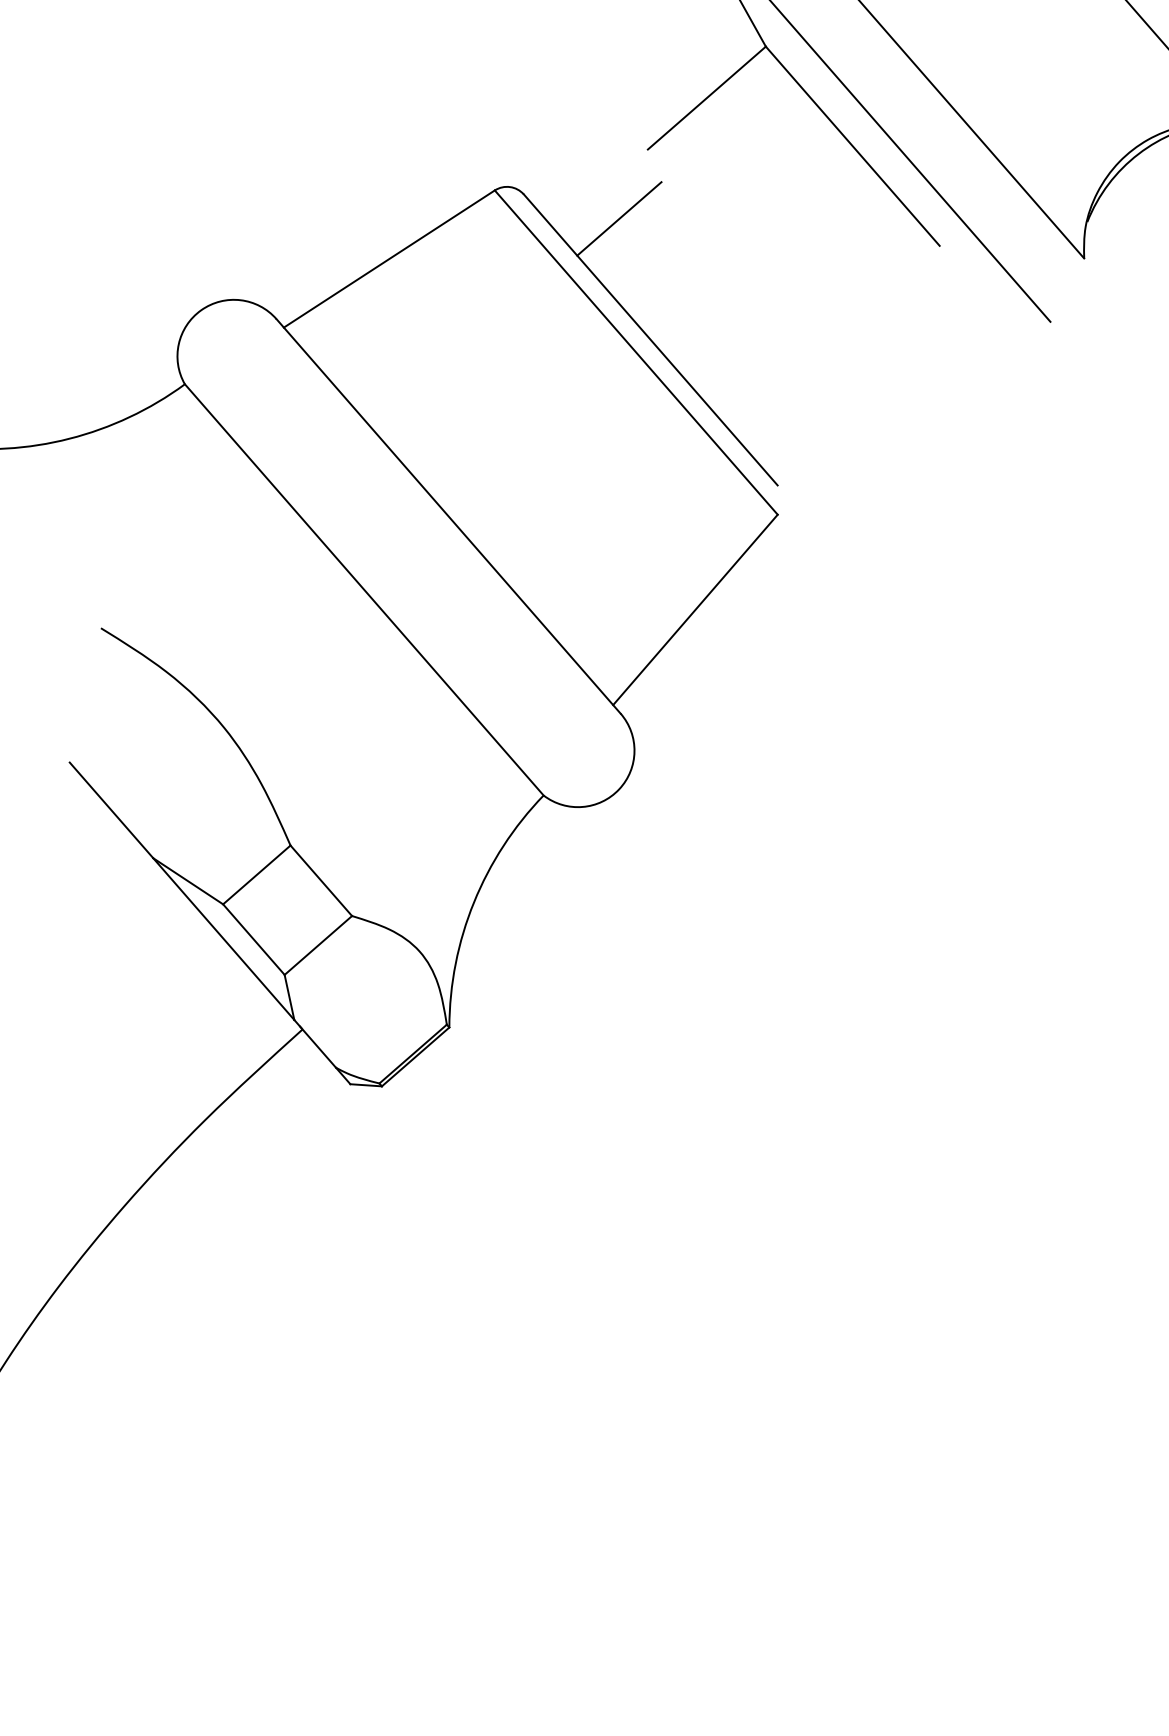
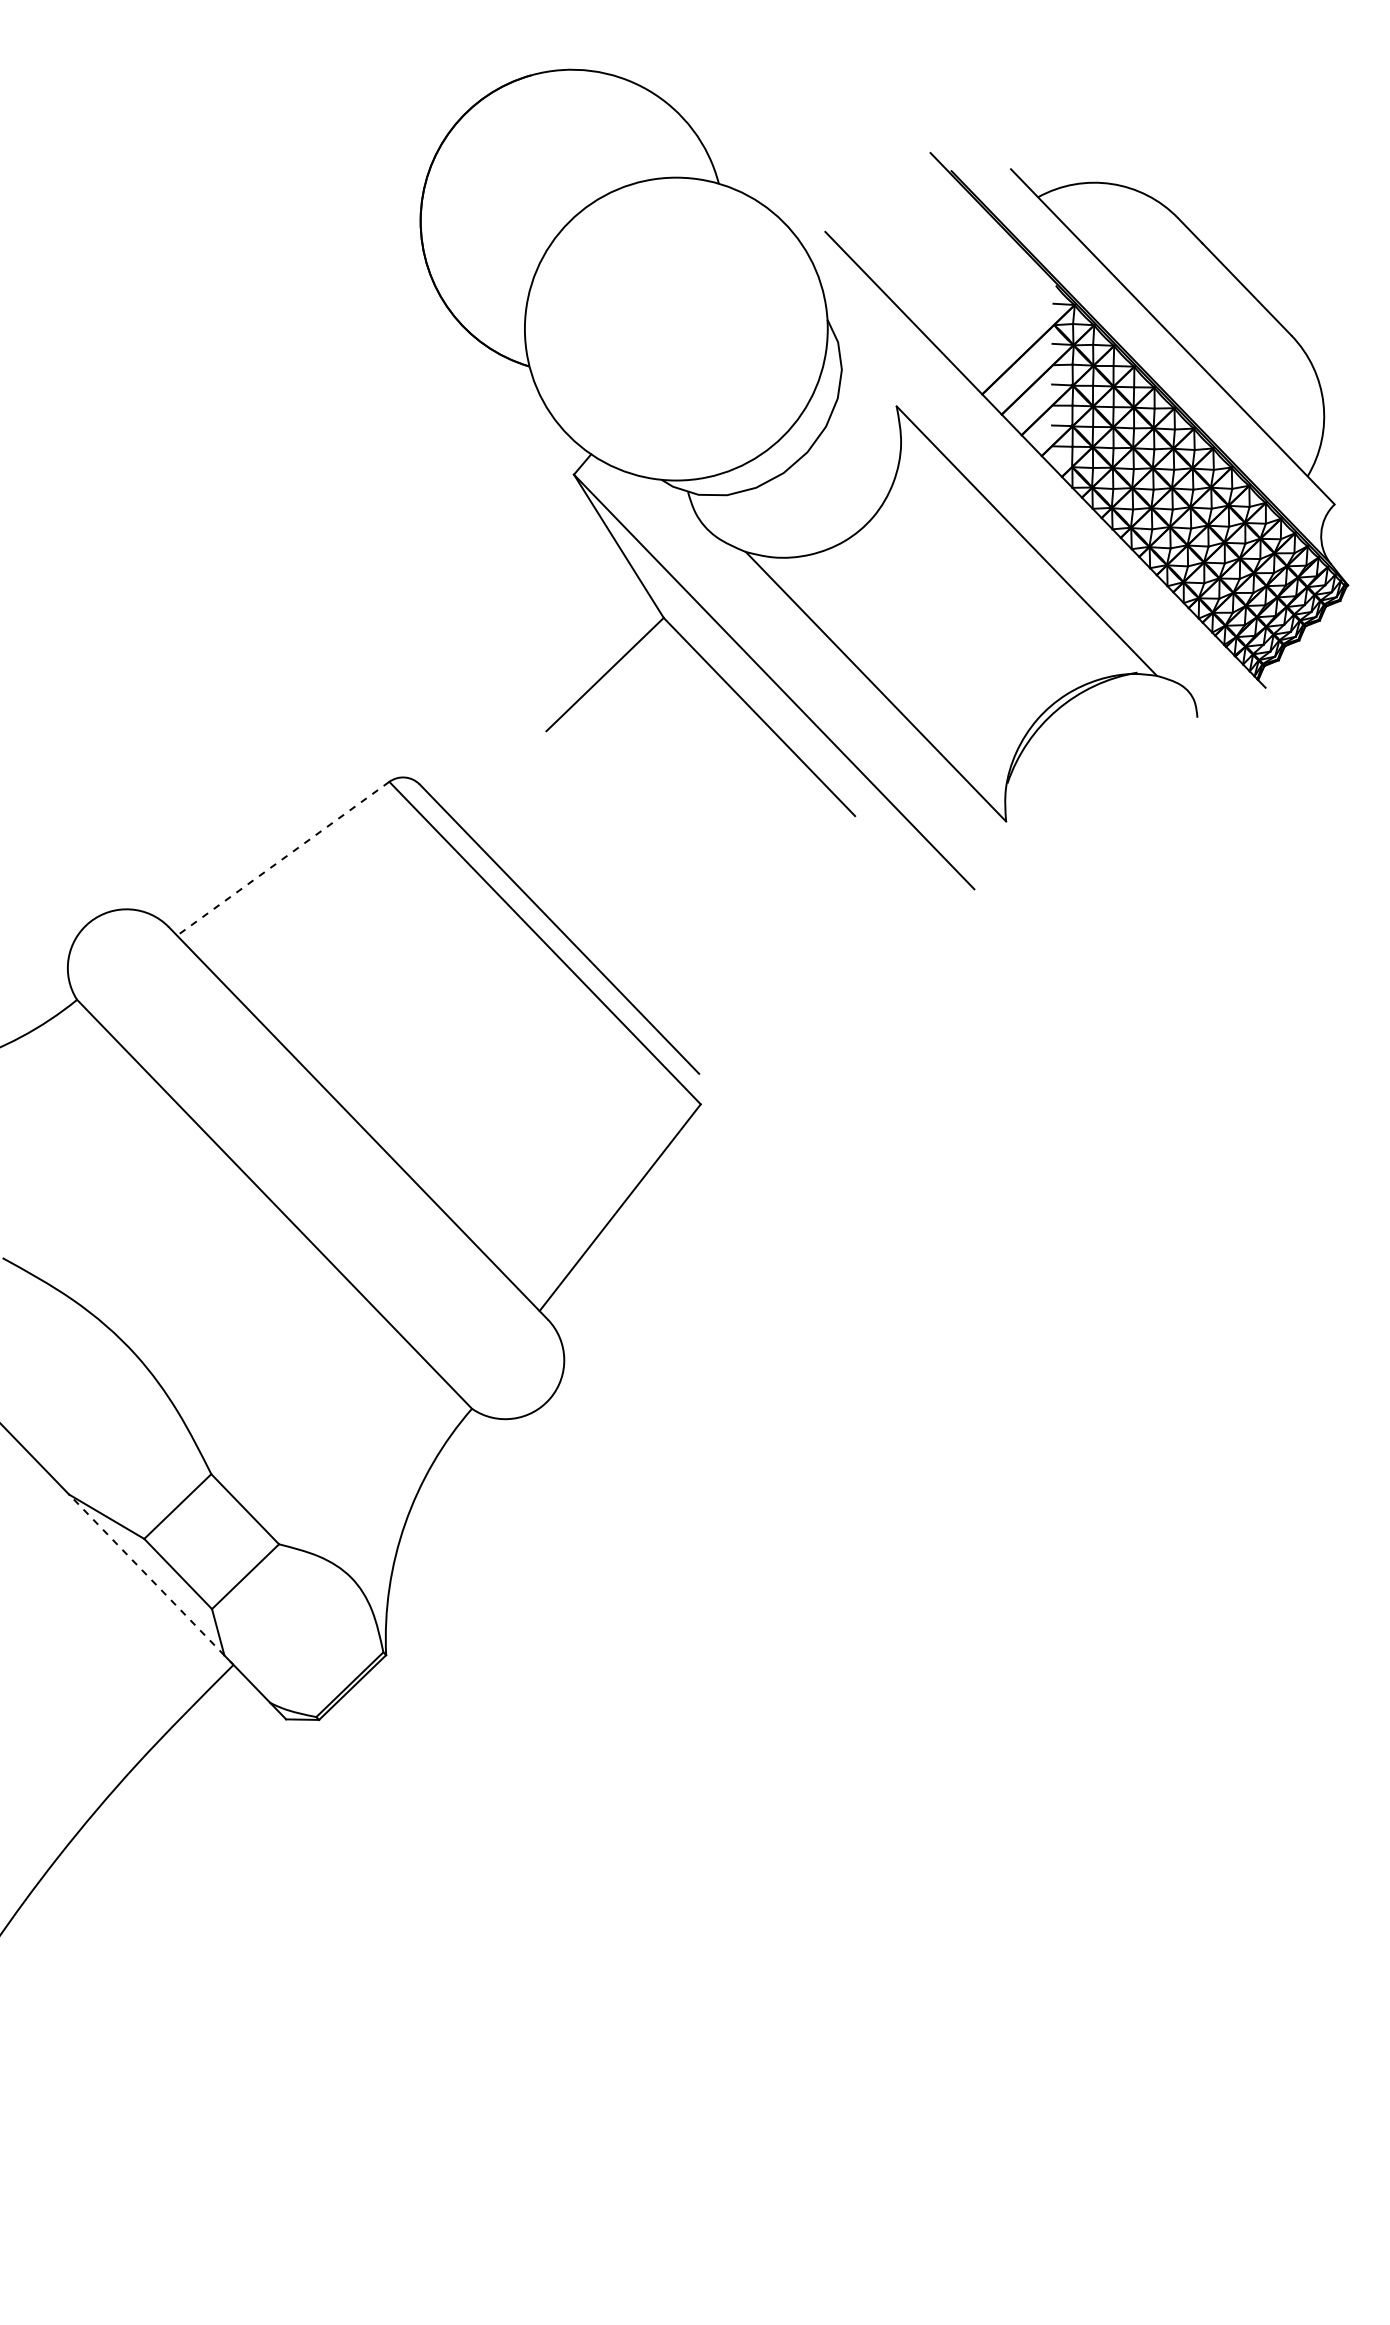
line: (619, 218) -> (520, 804), removed
line: (388, 259) -> (282, 859), solid -> dashed
line: (223, 939) -> (146, 1575), solid -> dashed

